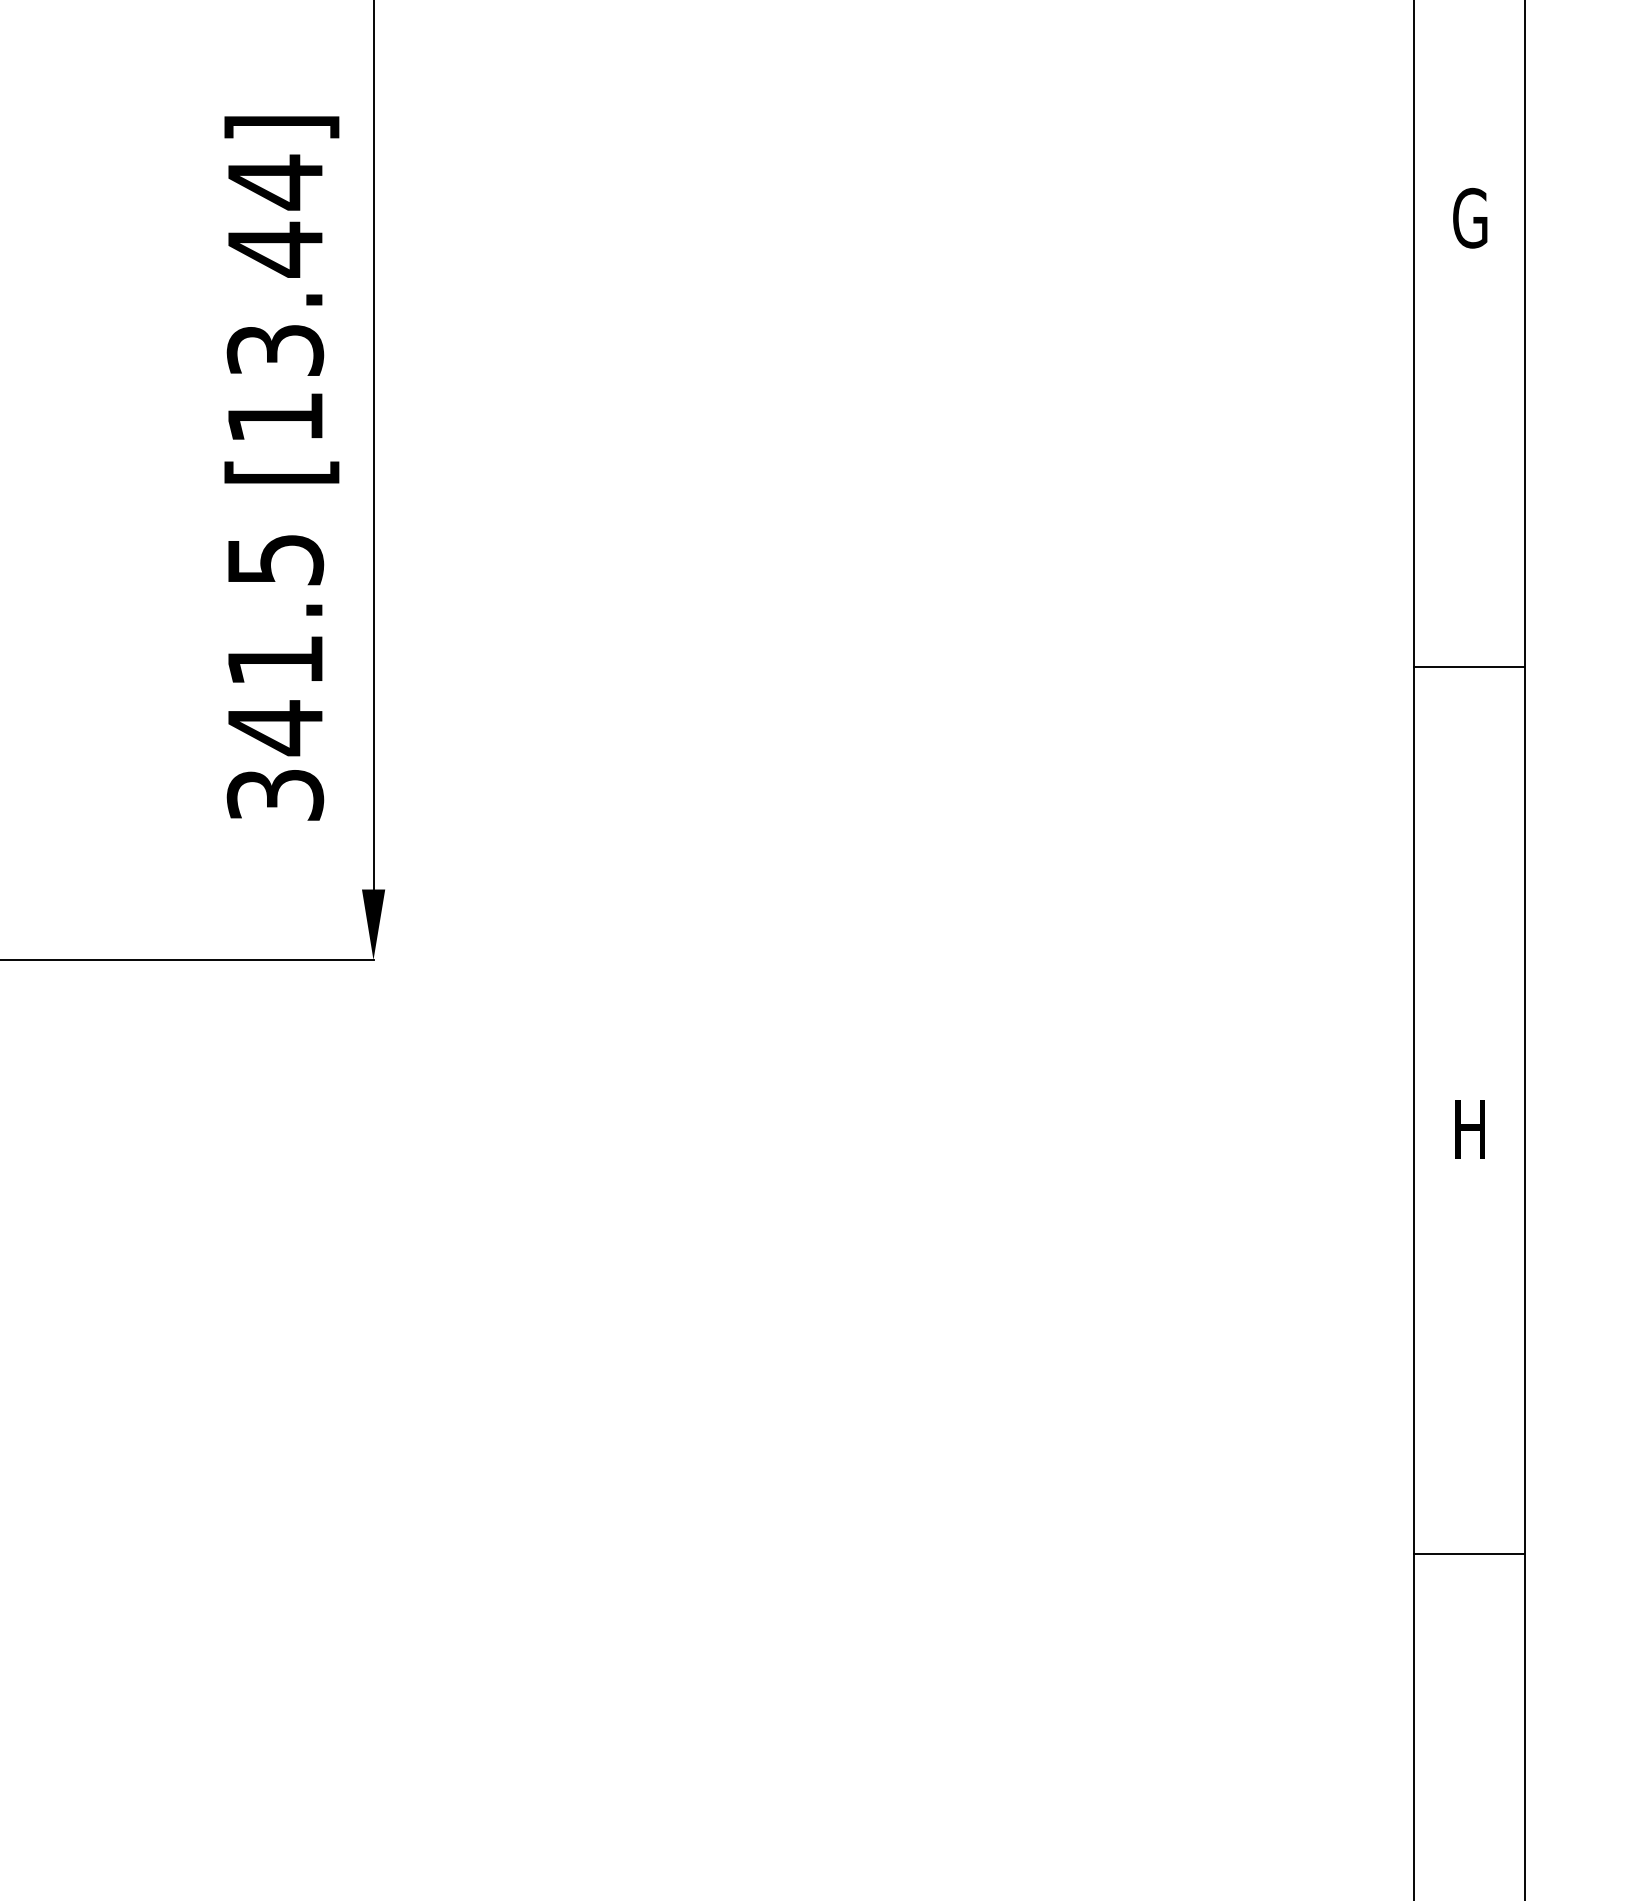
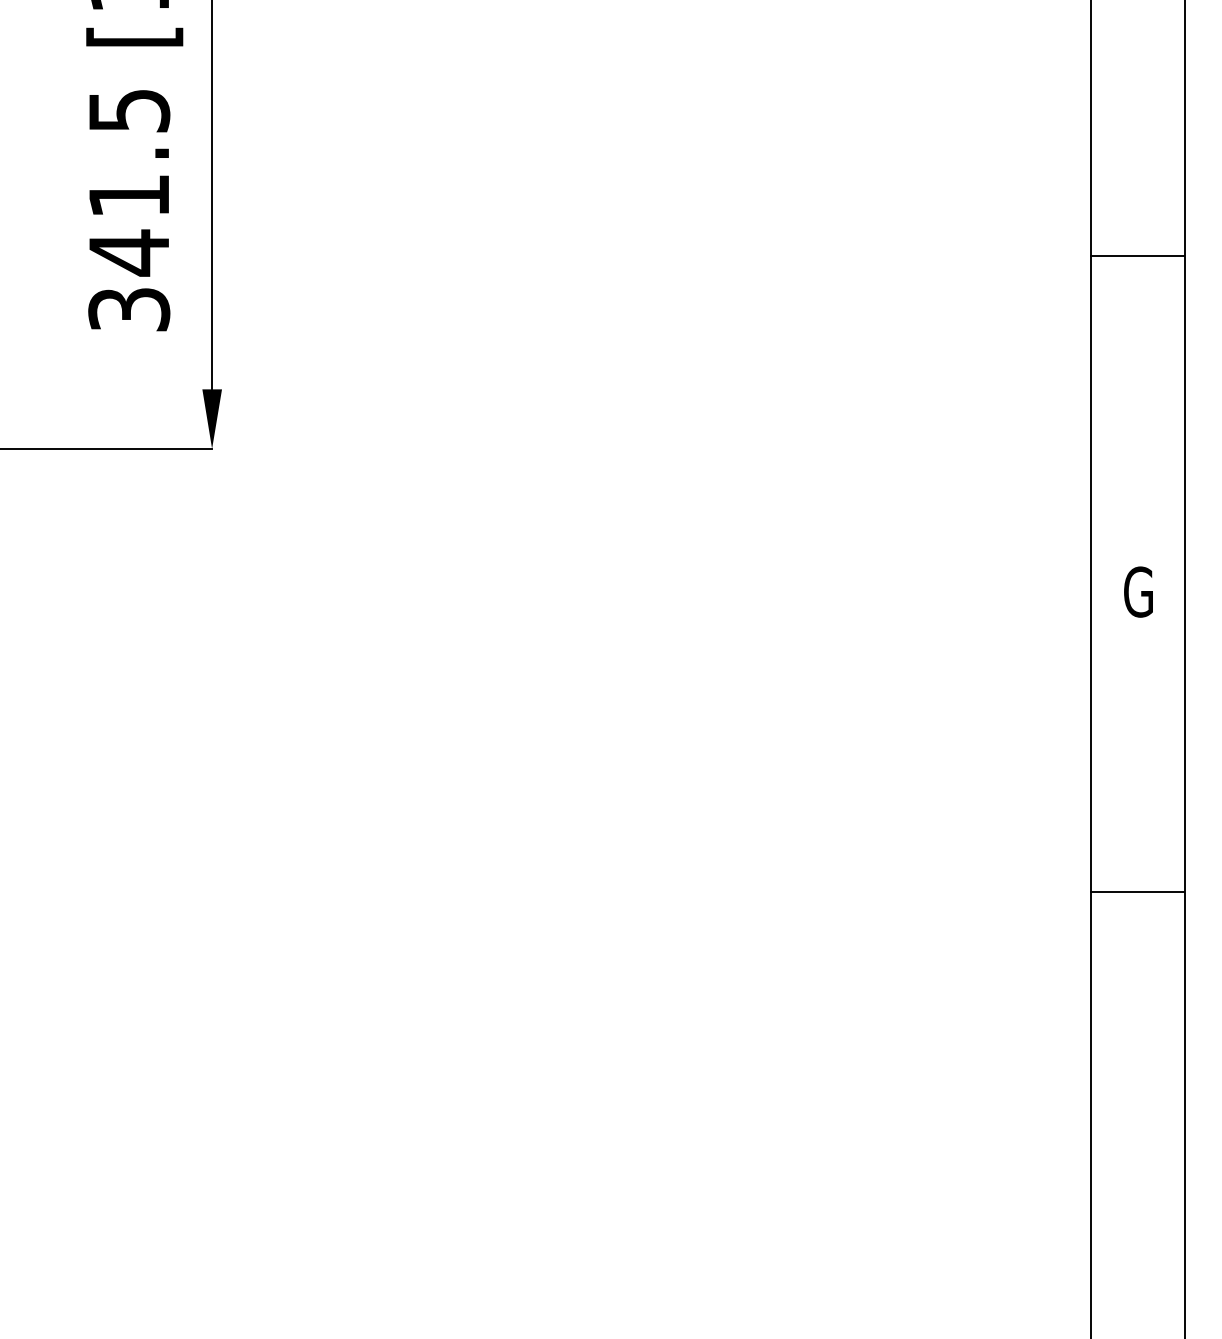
line: (1468, 666) -> (1137, 255), moved
text: (1470, 1129) -> (1138, 592), H -> G
line: (1468, 1553) -> (1137, 891), moved

